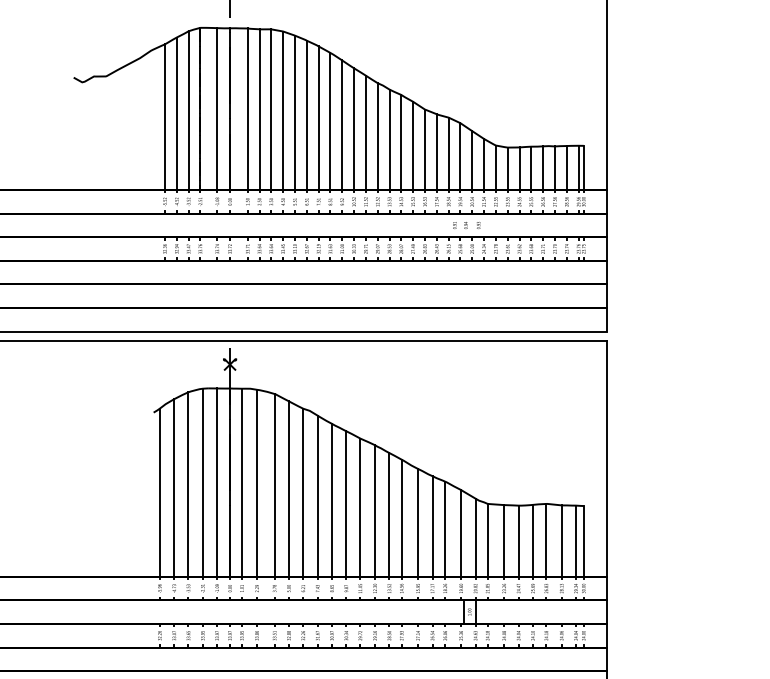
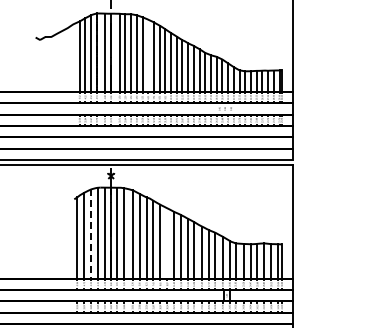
line: (307, 114) -> (148, 55), removed
line: (189, 485) -> (91, 234), solid -> dashed
line: (346, 504) -> (167, 243), removed

